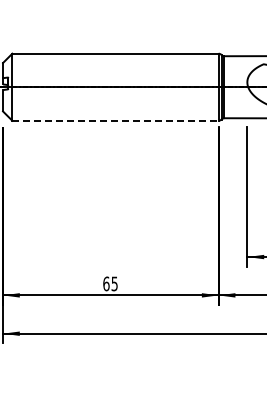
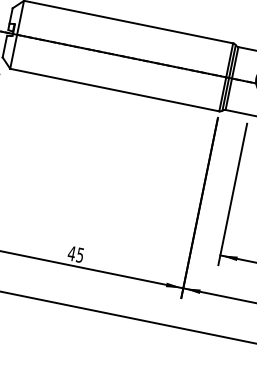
line: (116, 120) -> (115, 90), dashed -> solid
text: (106, 283) -> (72, 253), 65 -> 45

